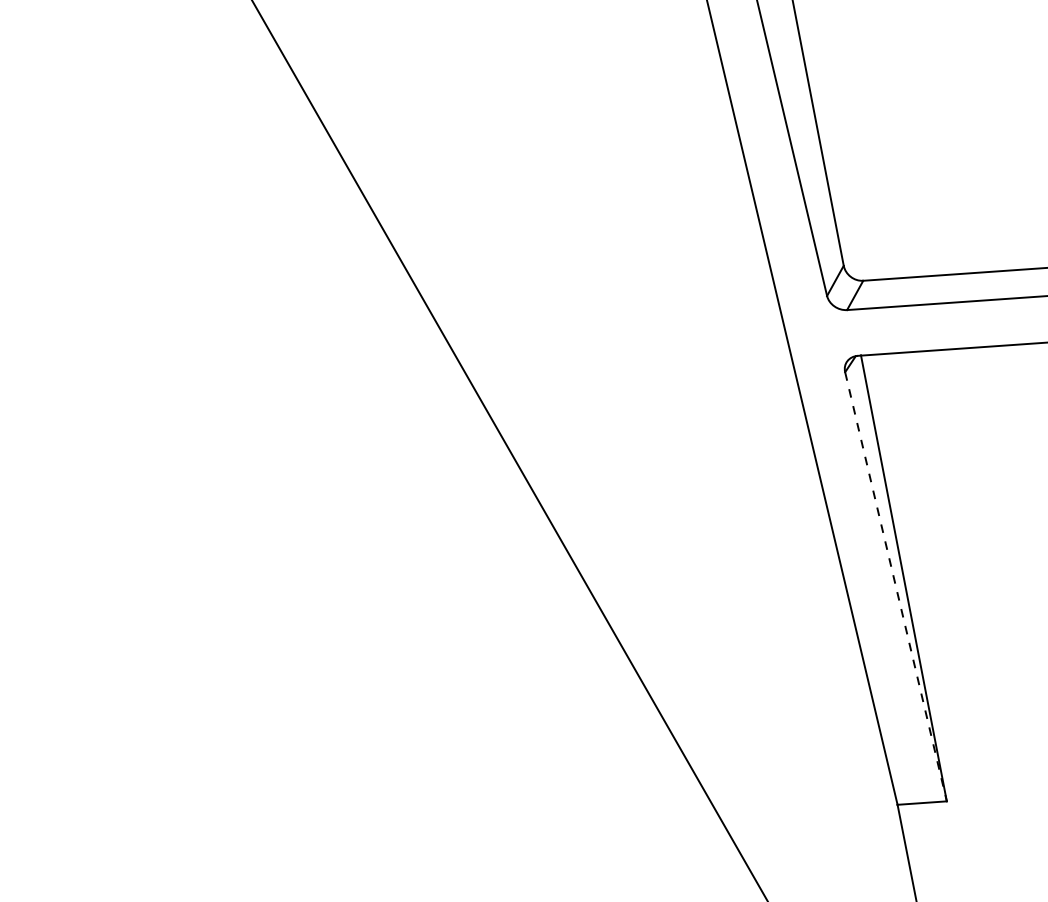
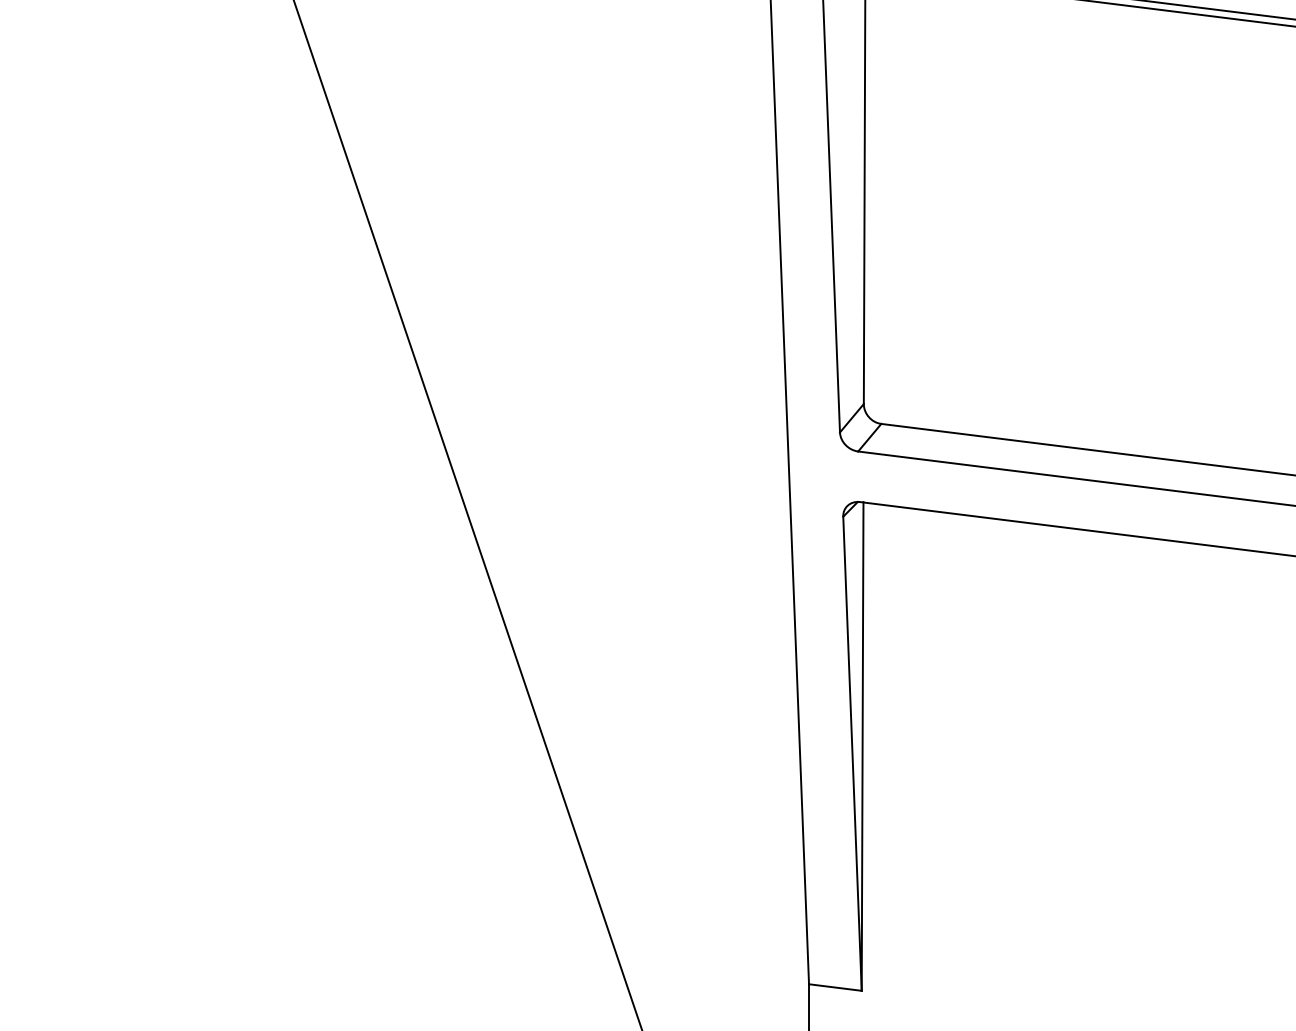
line: (896, 587) -> (852, 754), dashed -> solid

